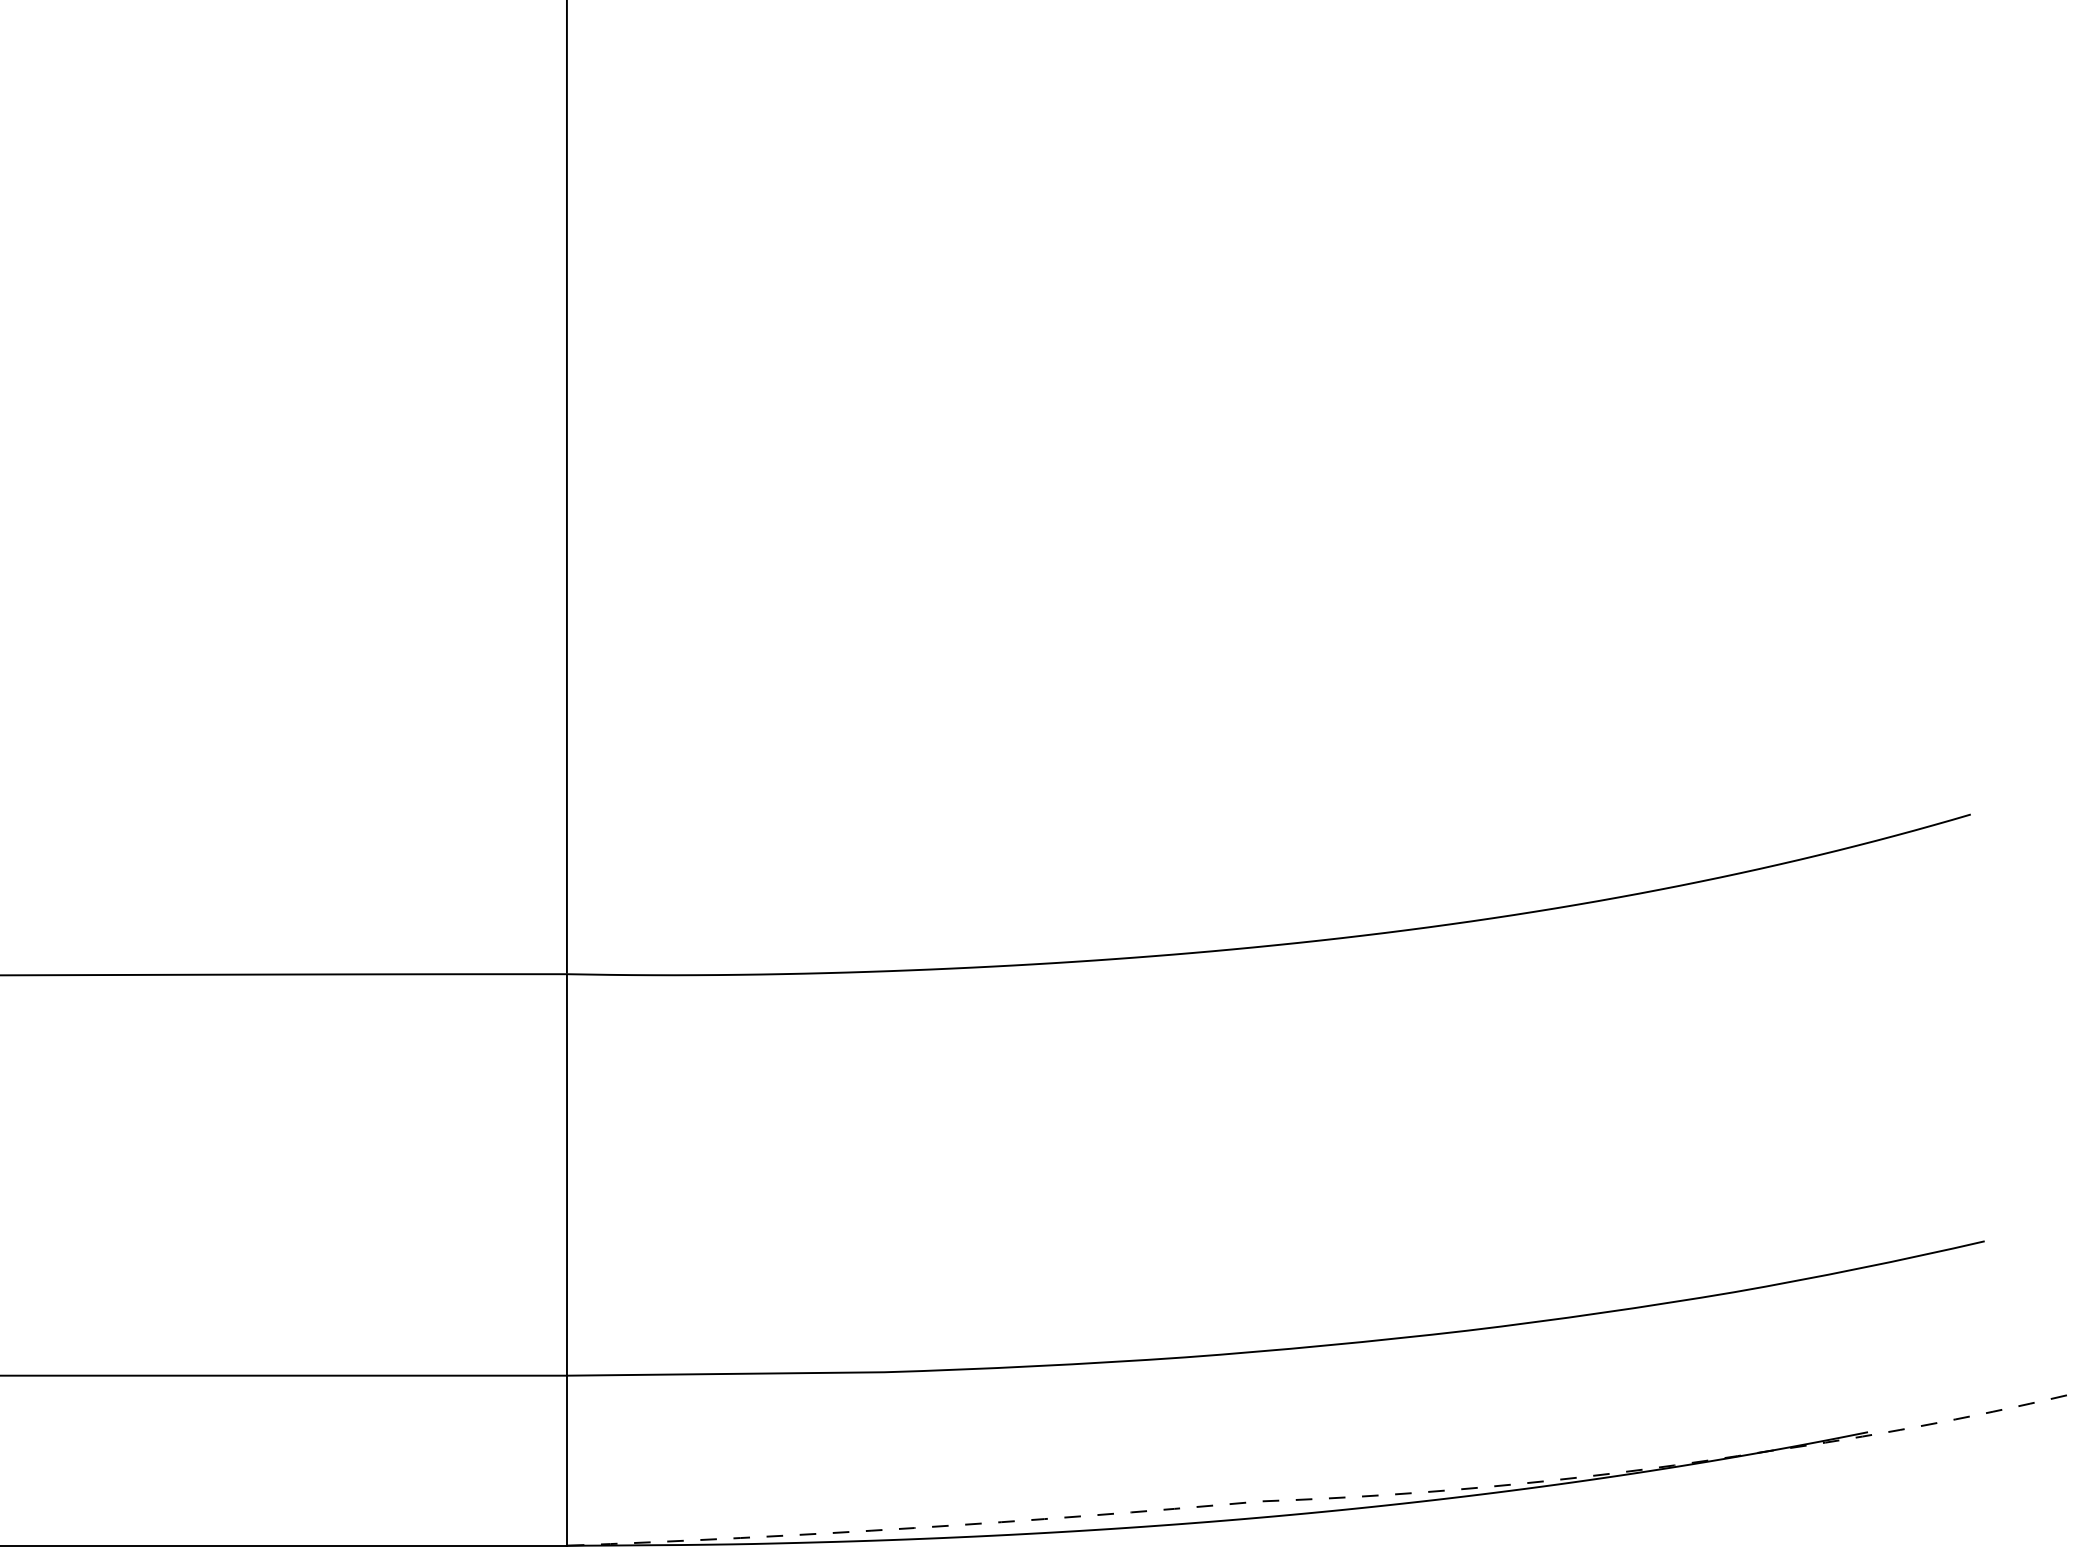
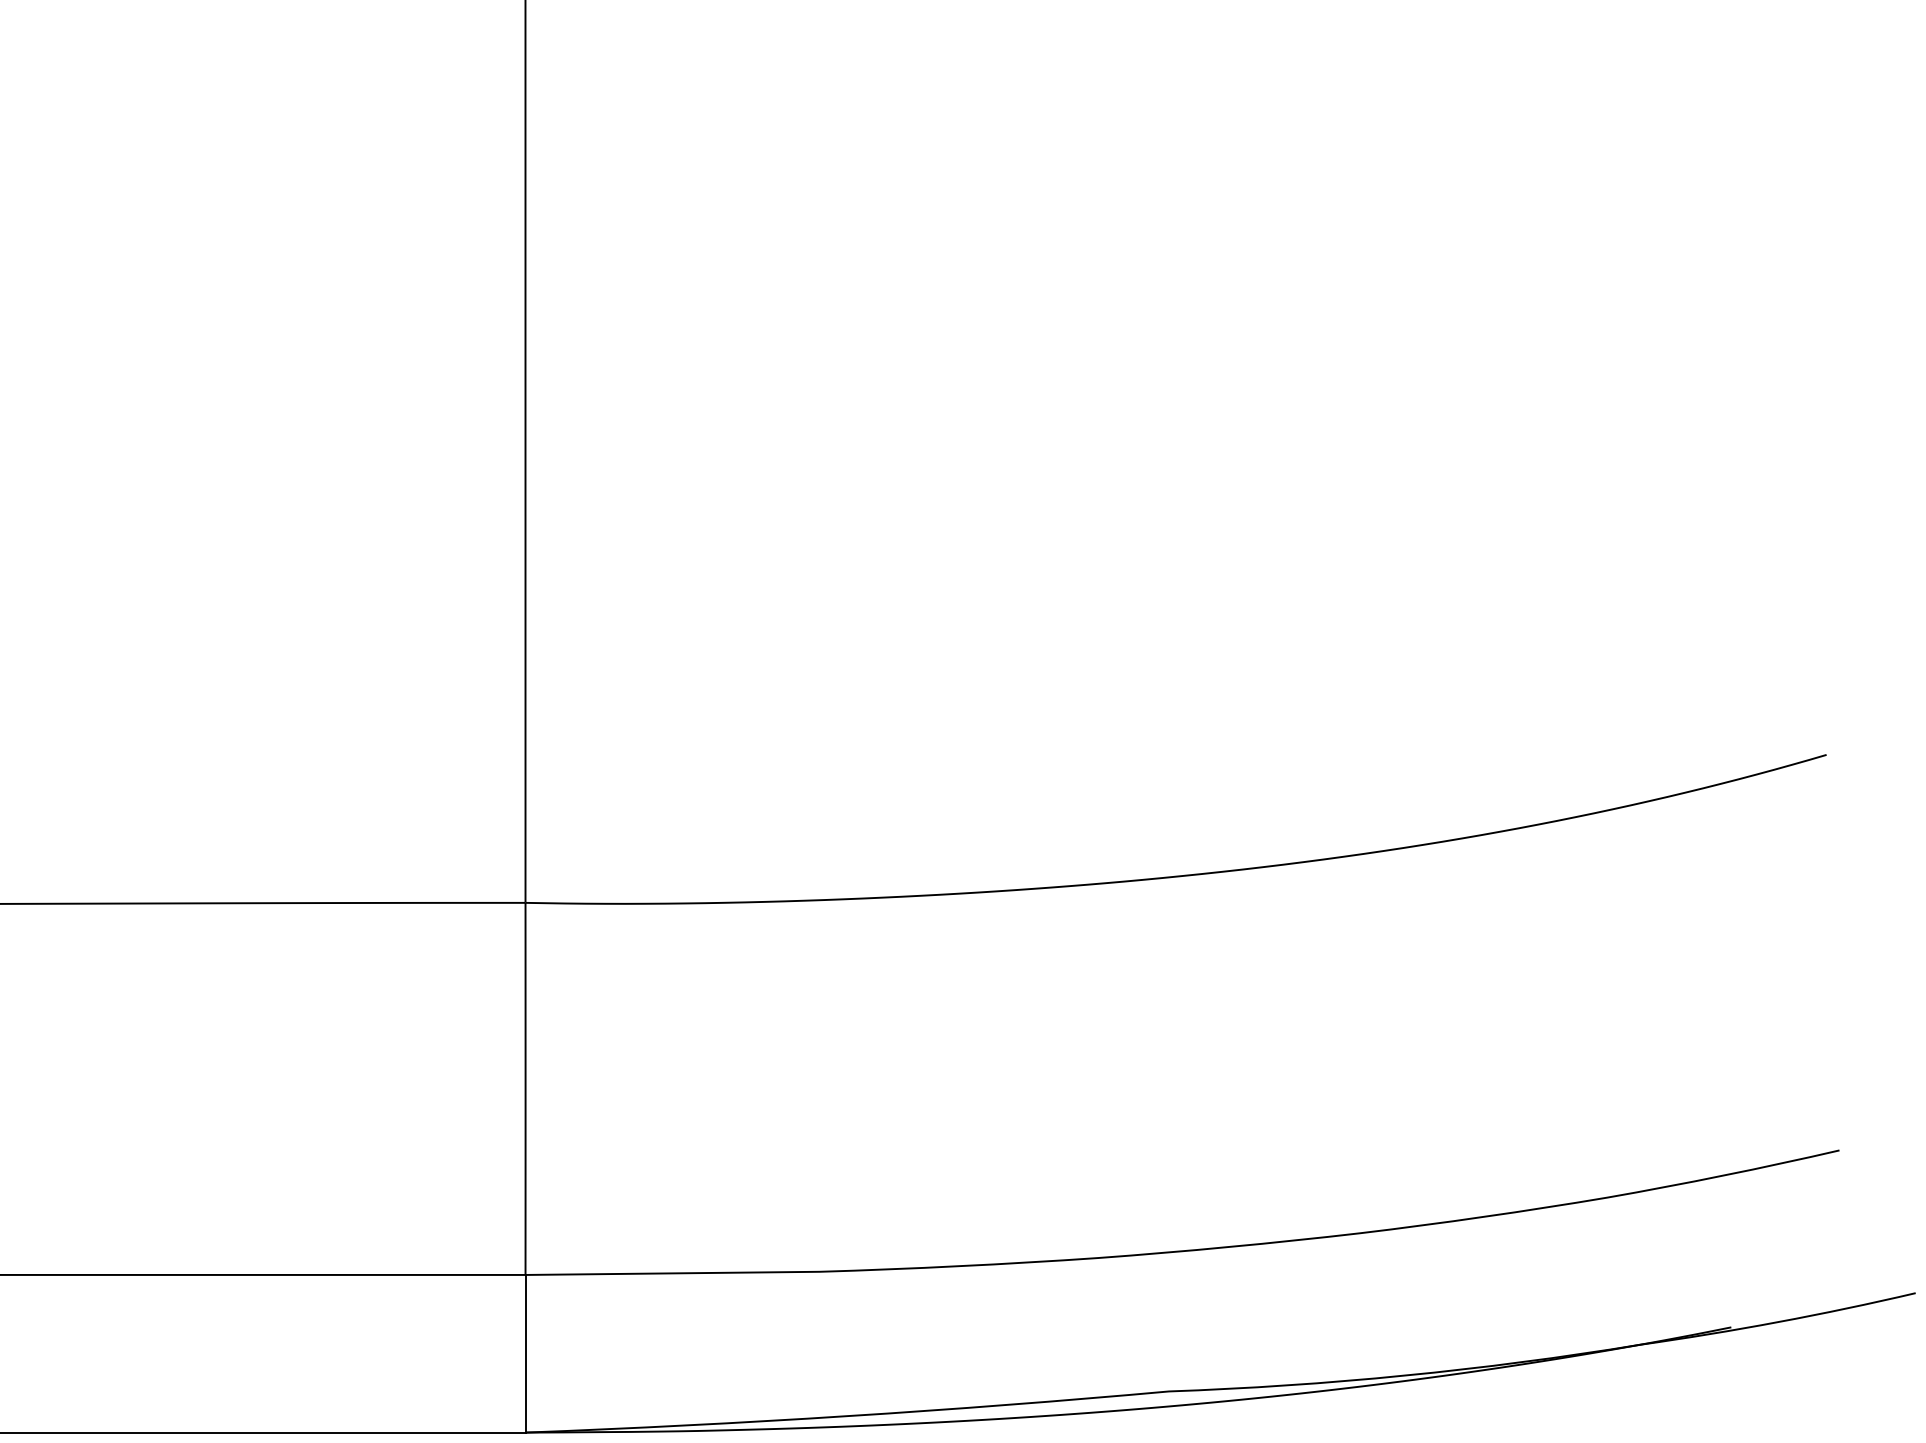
line: (1322, 1498) -> (1225, 1388), dashed -> solid

